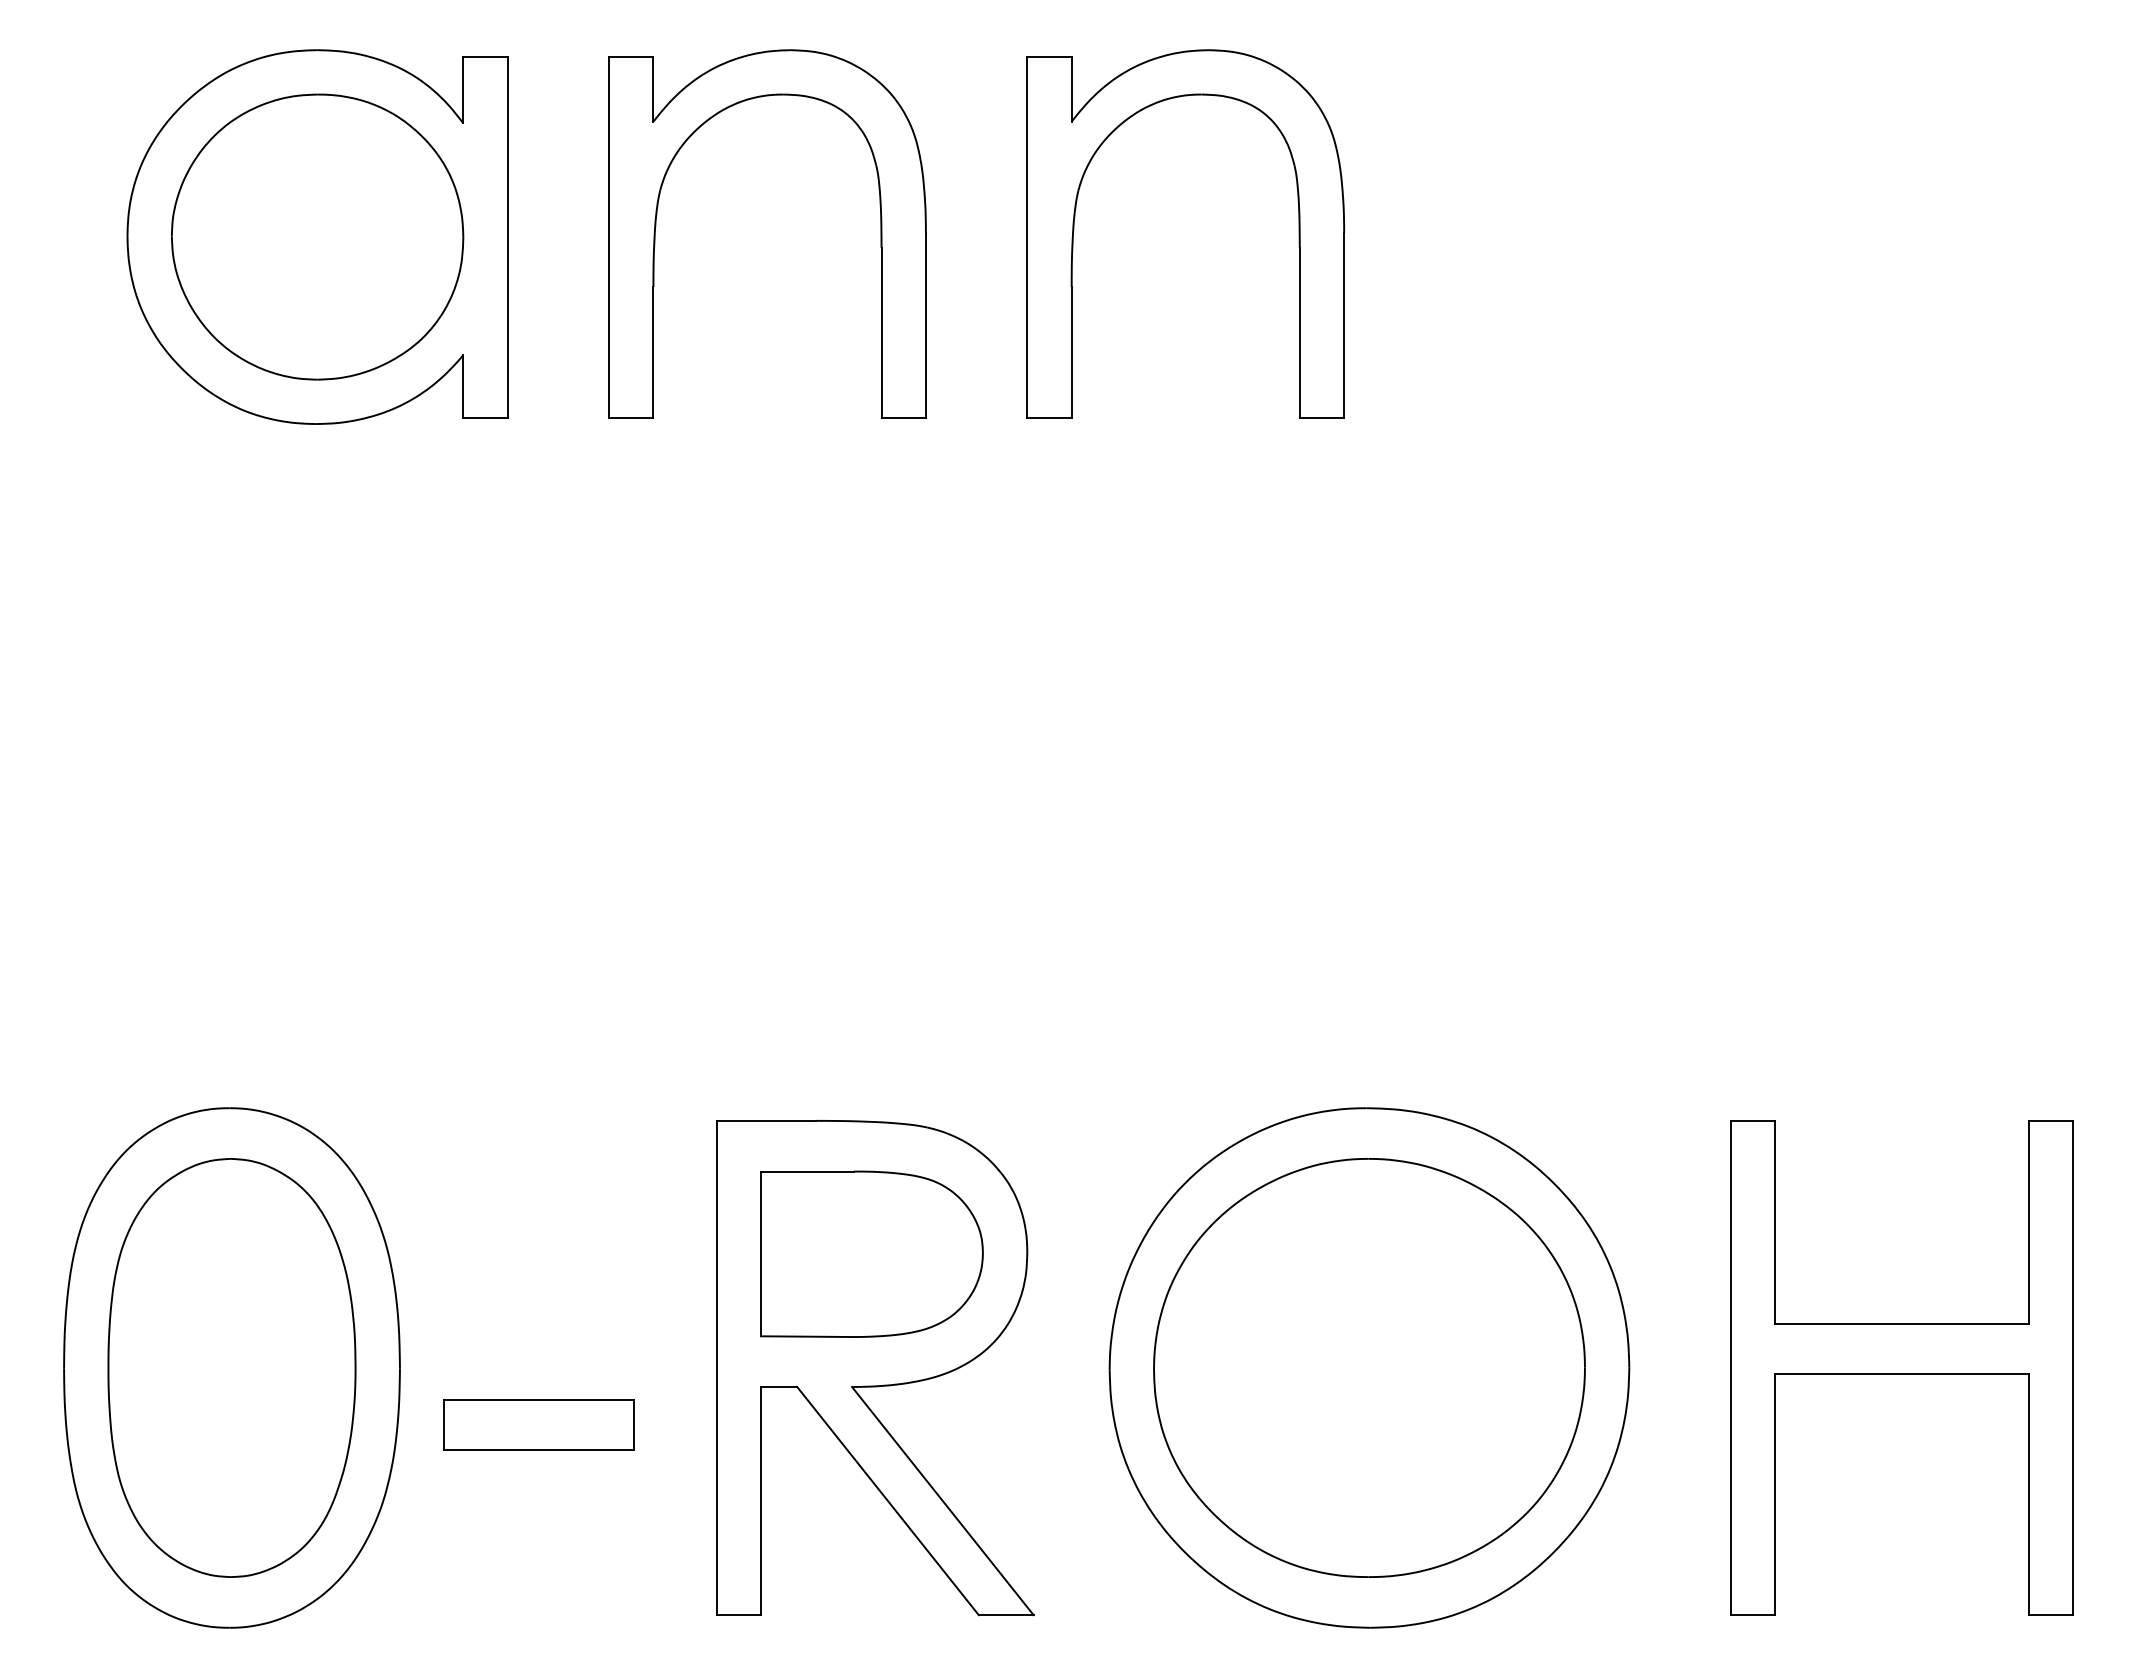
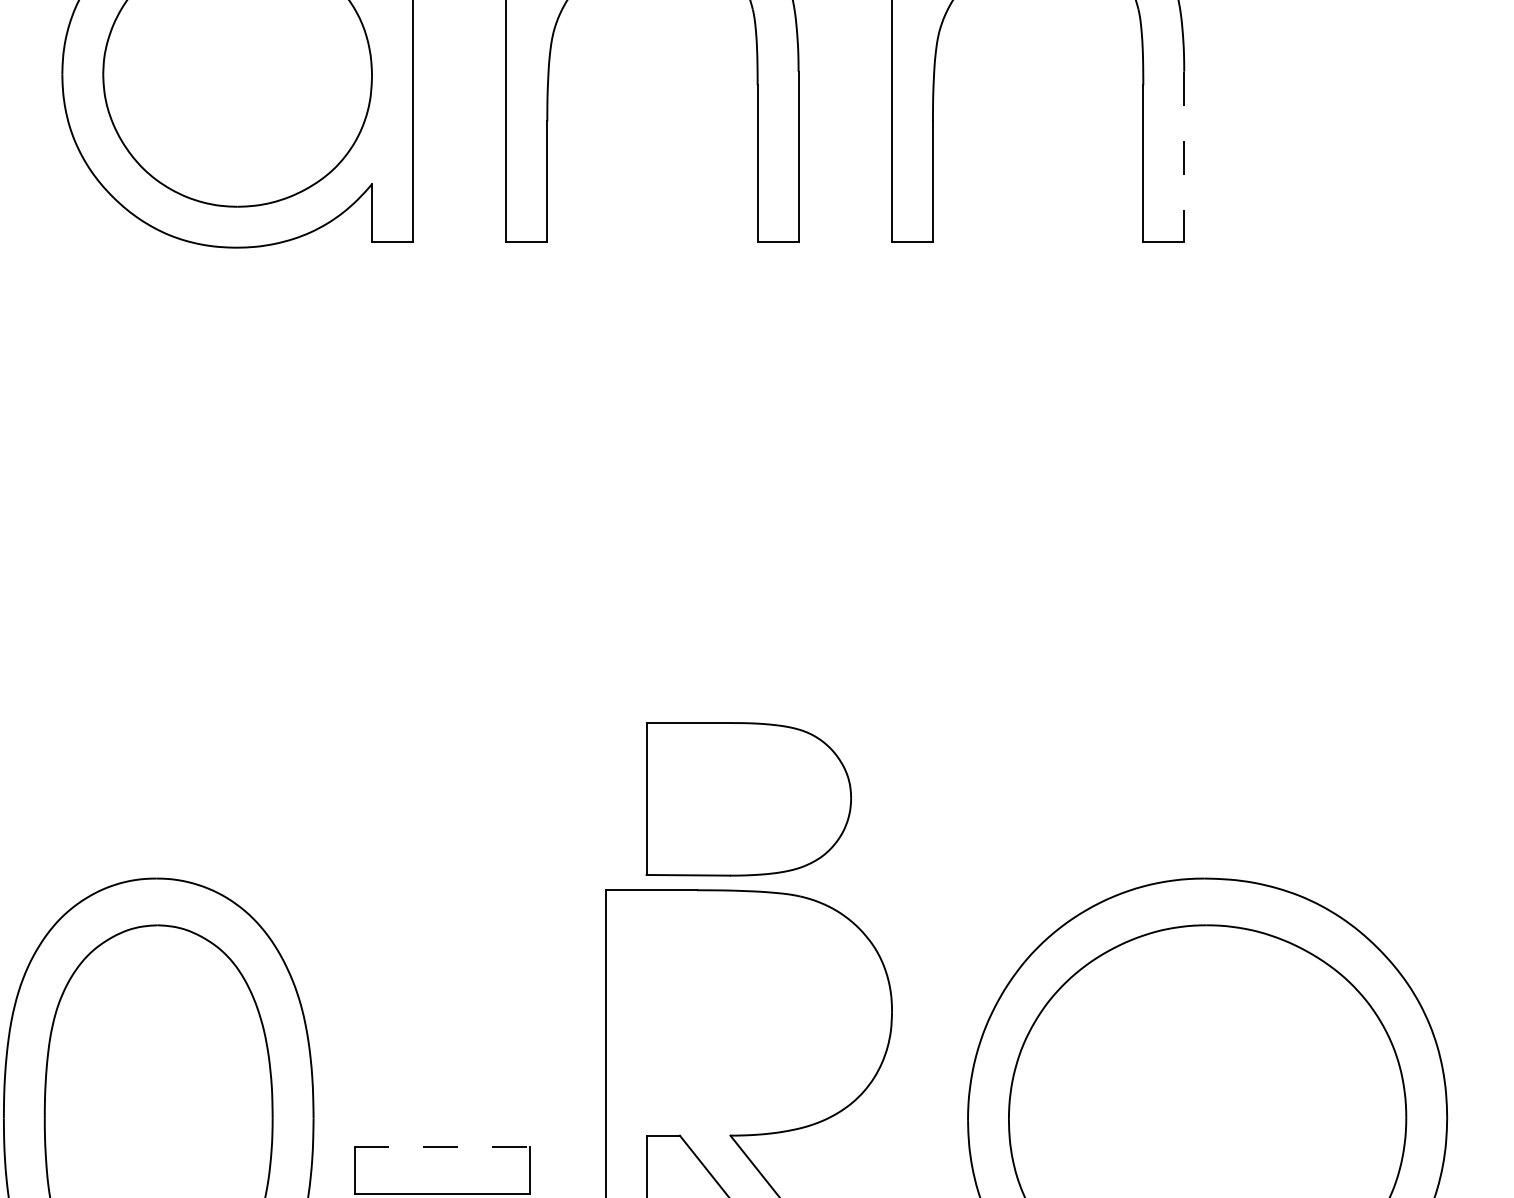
line: (1344, 325) -> (1184, 156), solid -> dashed
part: (871, 1253) -> (748, 798), moved
line: (539, 1399) -> (442, 1147), solid -> dashed

